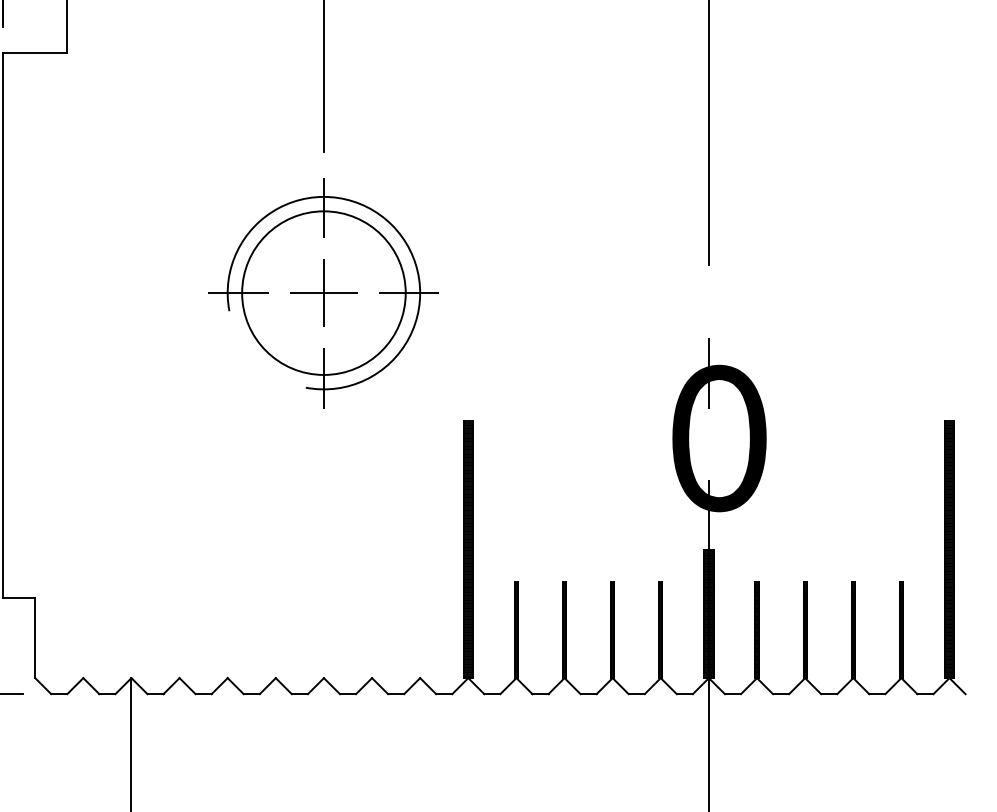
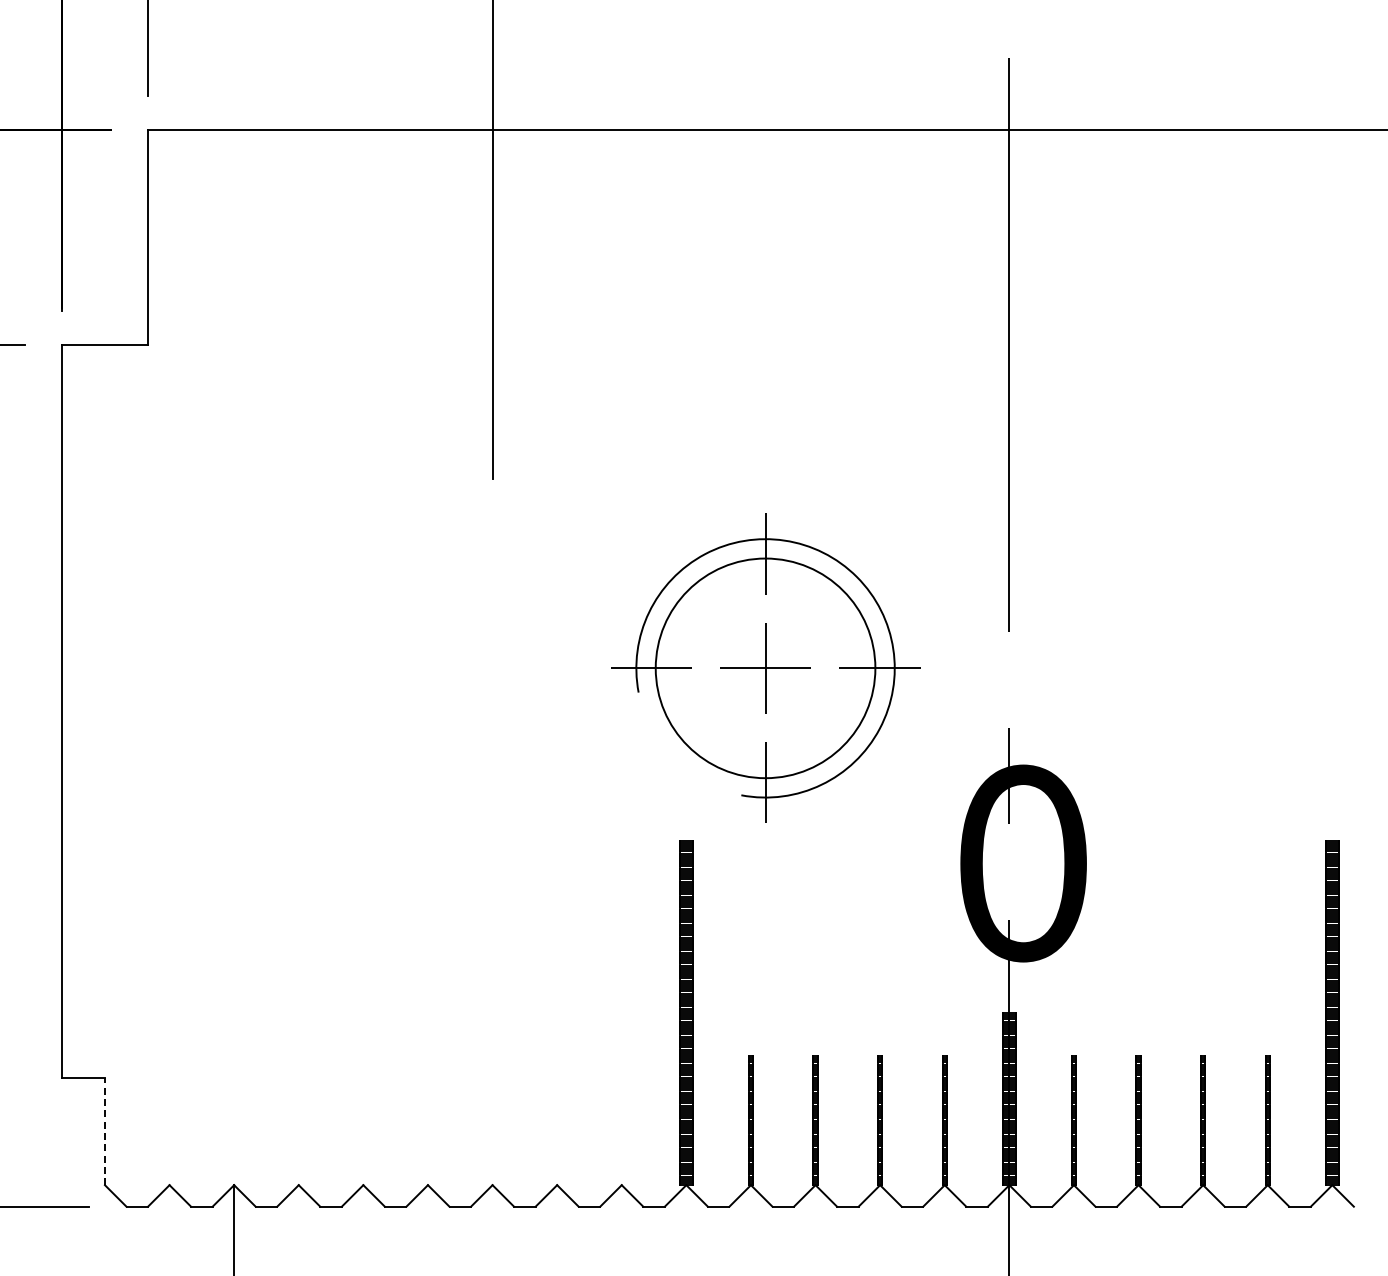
part: (323, 292) -> (765, 667), moved
line: (34, 638) -> (104, 1131), solid -> dashed

